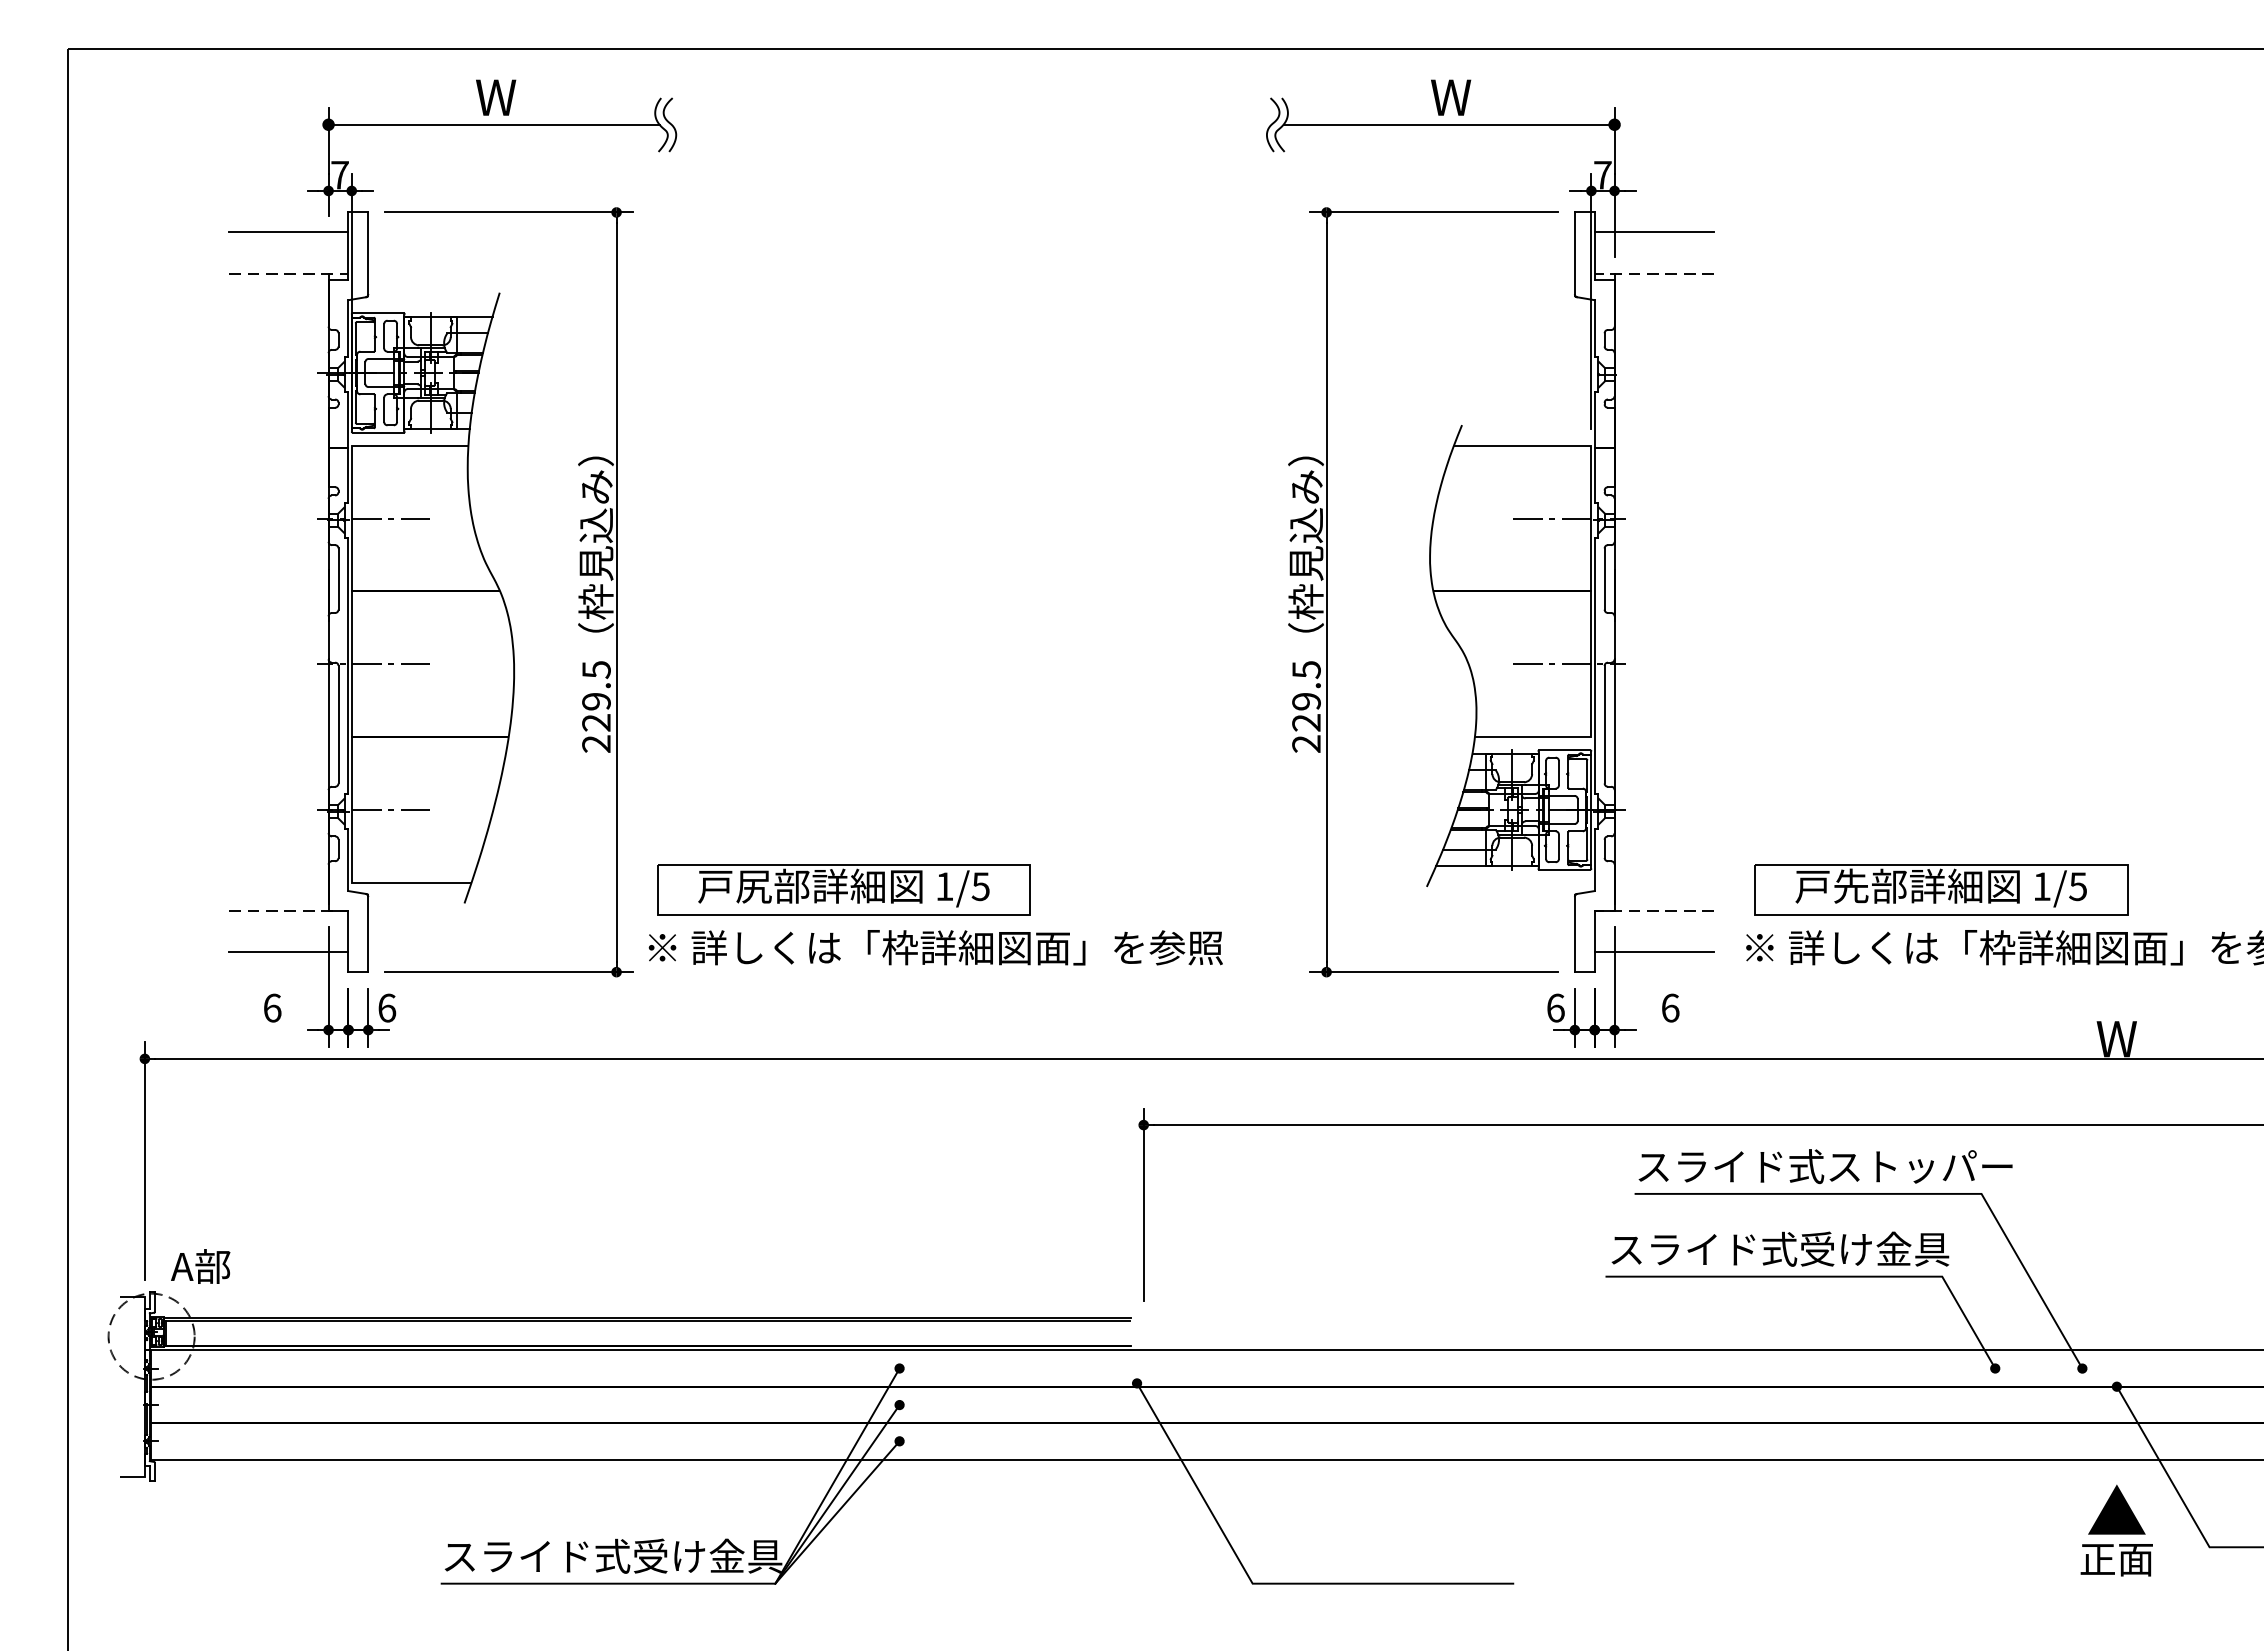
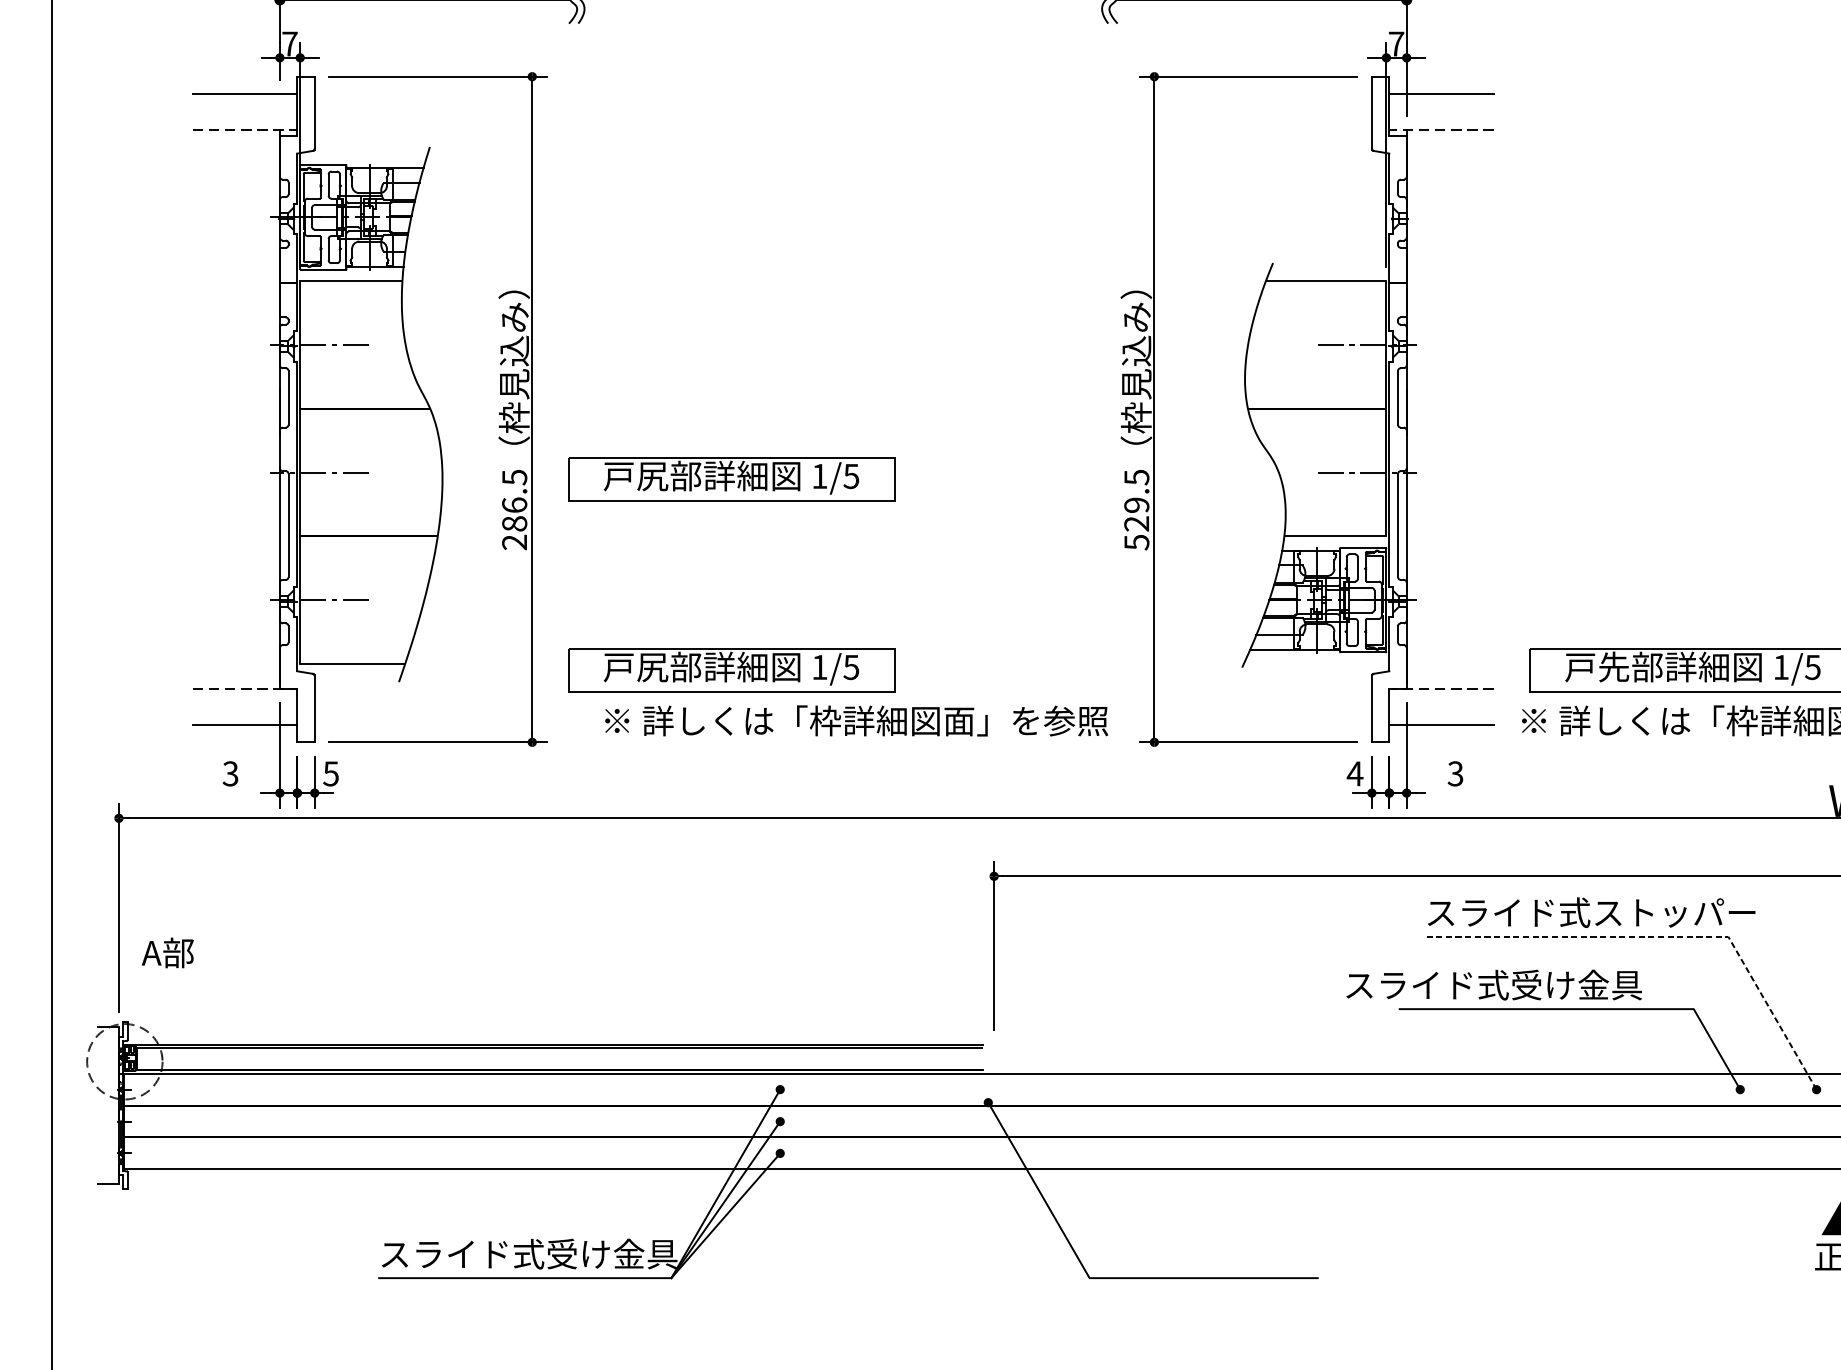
part: (843, 671) -> (731, 478), added
text: (596, 711) -> (514, 513), 229.5 -> 286.5
text: (1306, 744) -> (1136, 542), 229.5 -> 529.5
text: (935, 947) -> (856, 720), moved
text: (272, 1007) -> (230, 773), 6 -> 3
text: (387, 1007) -> (331, 773), 6 -> 5
text: (1555, 1007) -> (1354, 773), 6 -> 4
text: (1670, 1007) -> (1455, 773), 6 -> 3
line: (1909, 1193) -> (1665, 936), solid -> dashed
text: (1780, 1248) -> (1494, 984), moved
text: (200, 1266) -> (167, 952), moved

